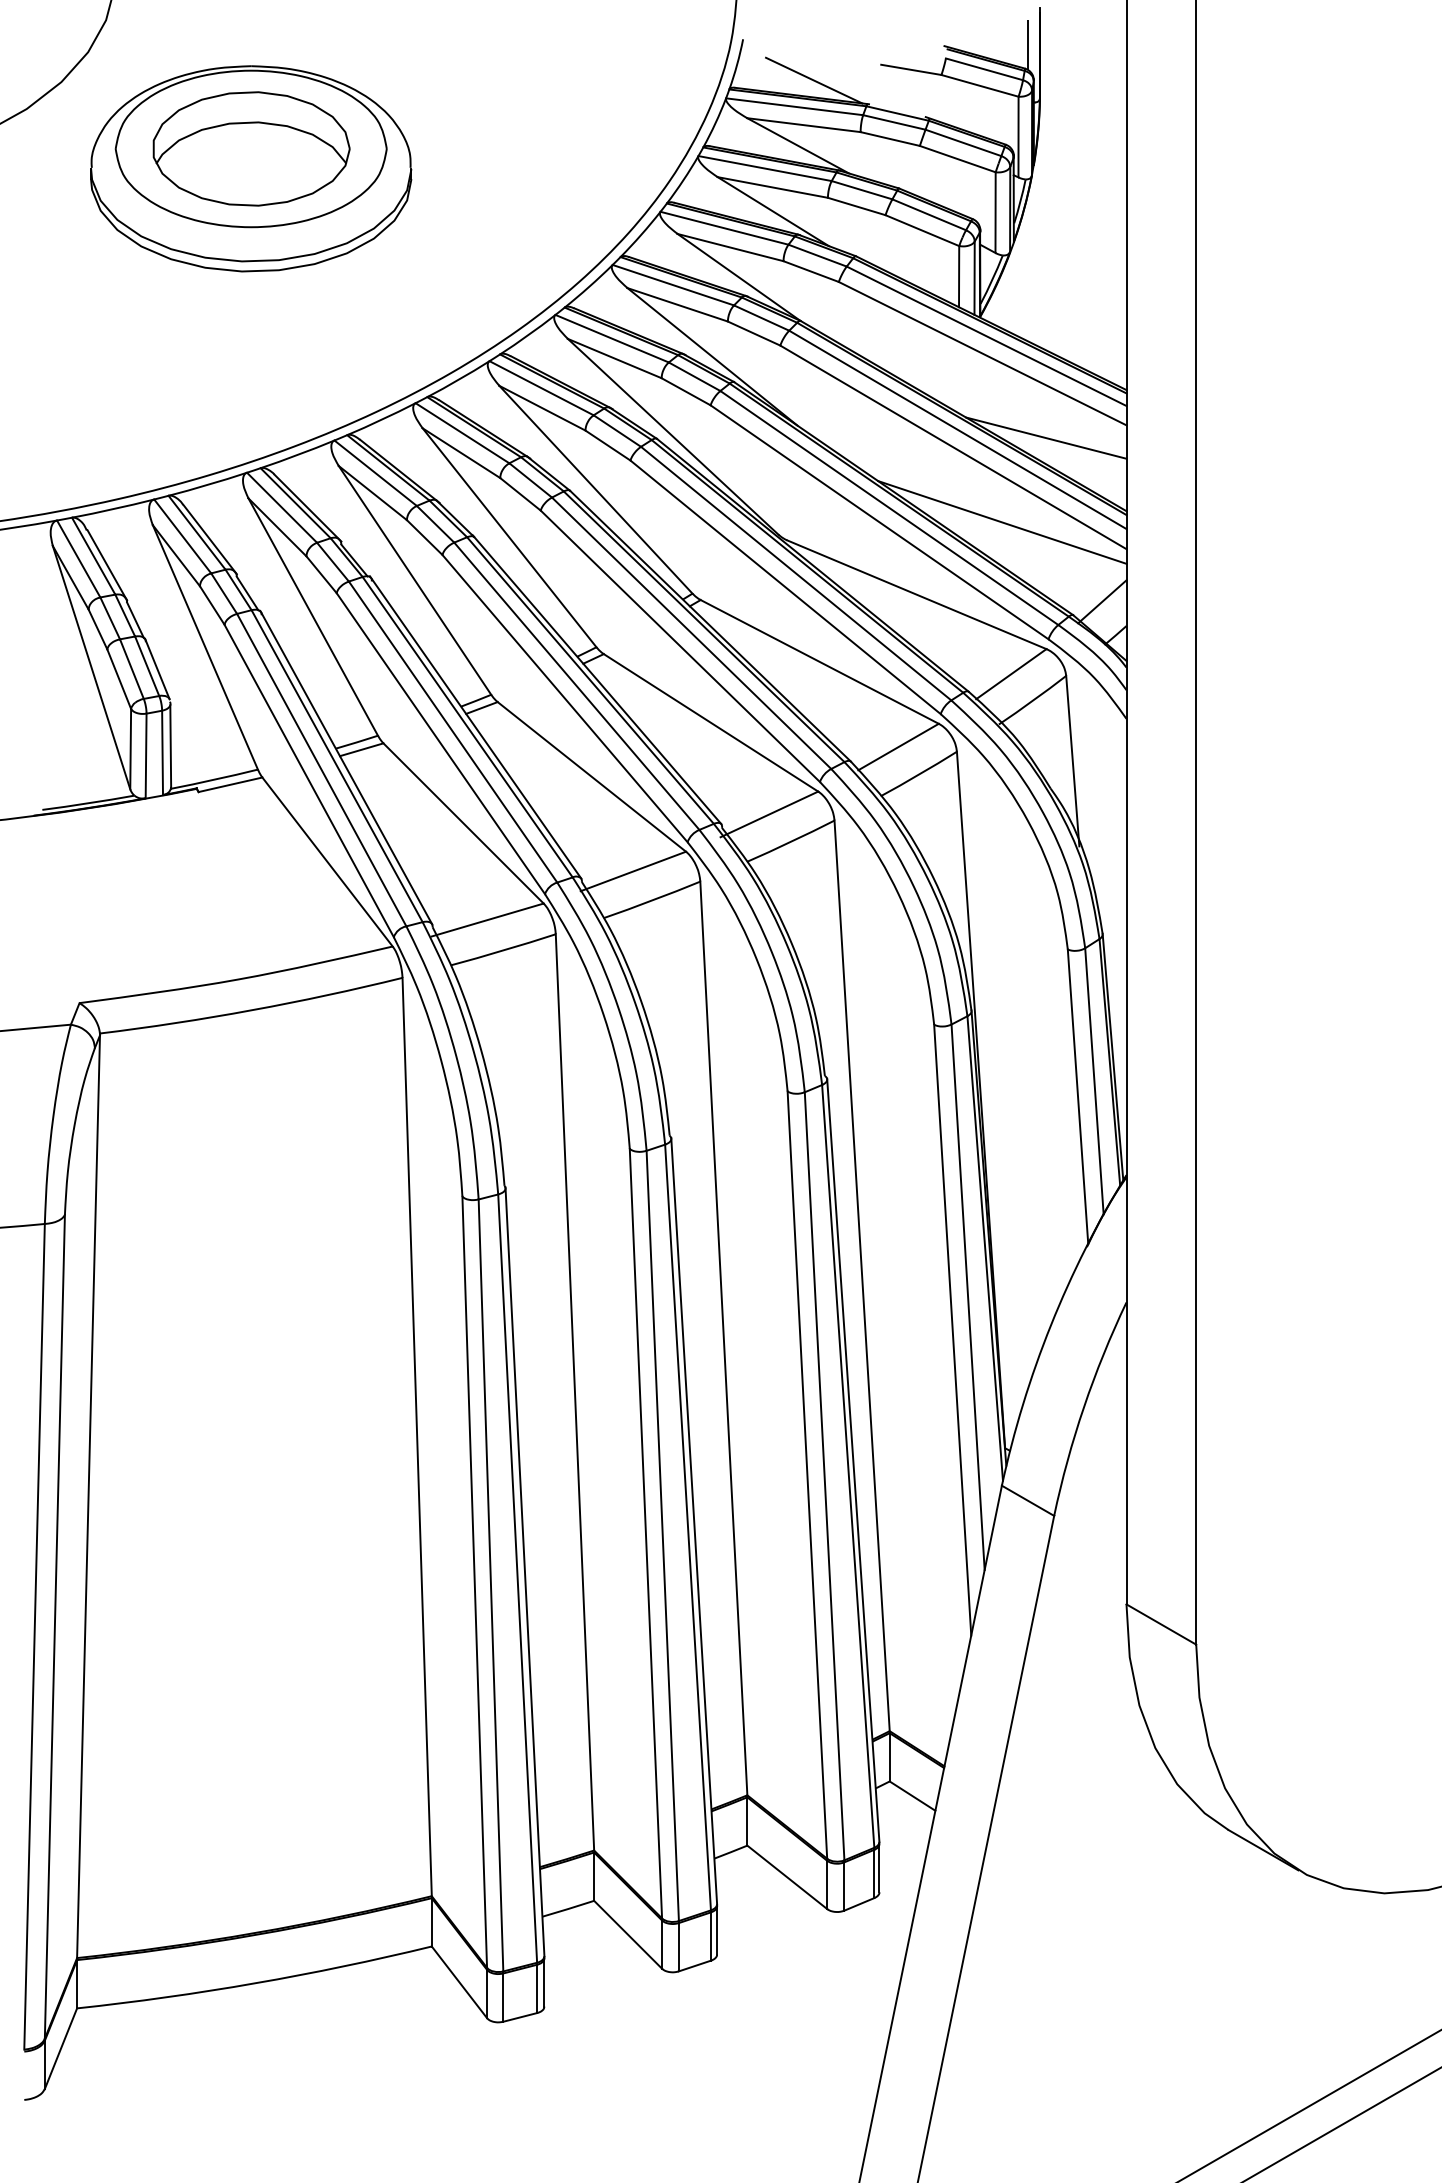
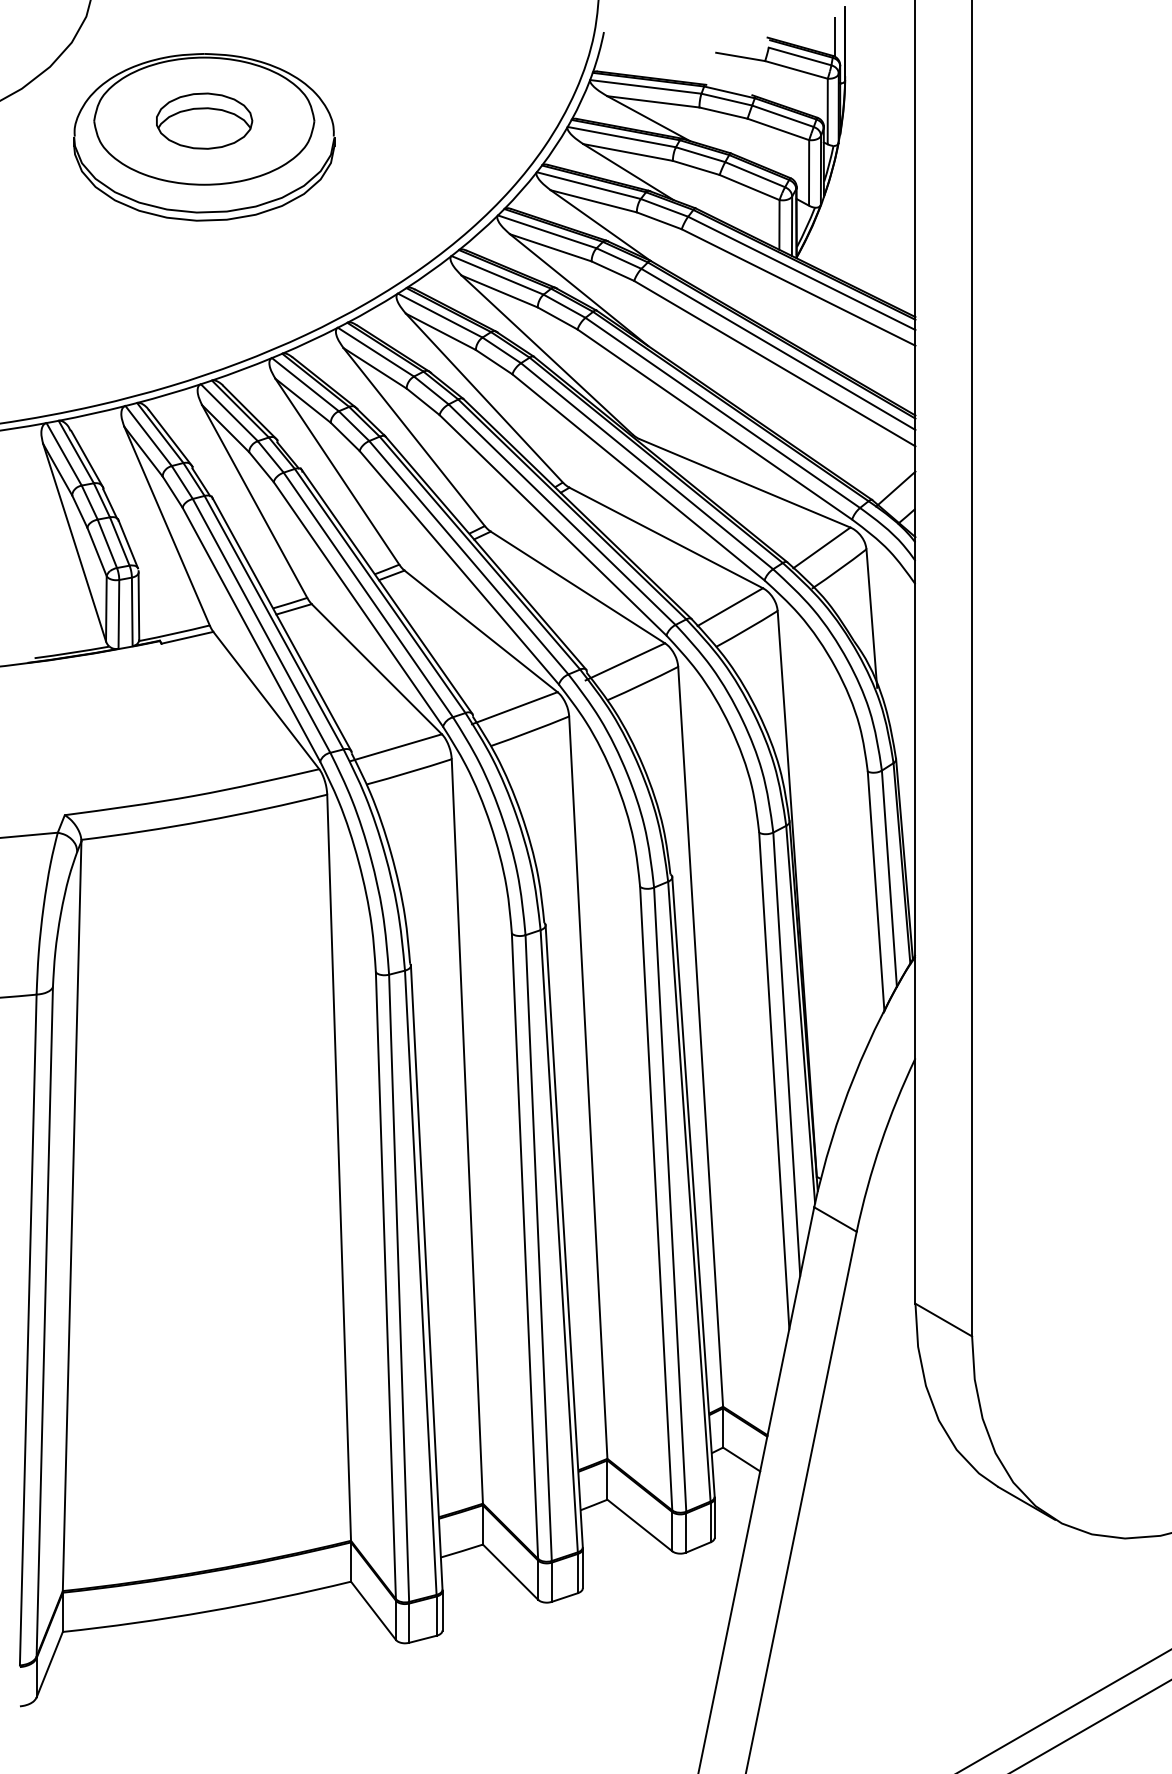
line: (814, 80) -> (661, 65), removed
part: (251, 148) -> (204, 120), size x0.6
line: (1046, 437) -> (850, 355), removed
line: (1002, 522) -> (814, 424), removed

